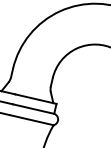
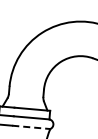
line: (31, 120) -> (31, 127), solid -> dashed

